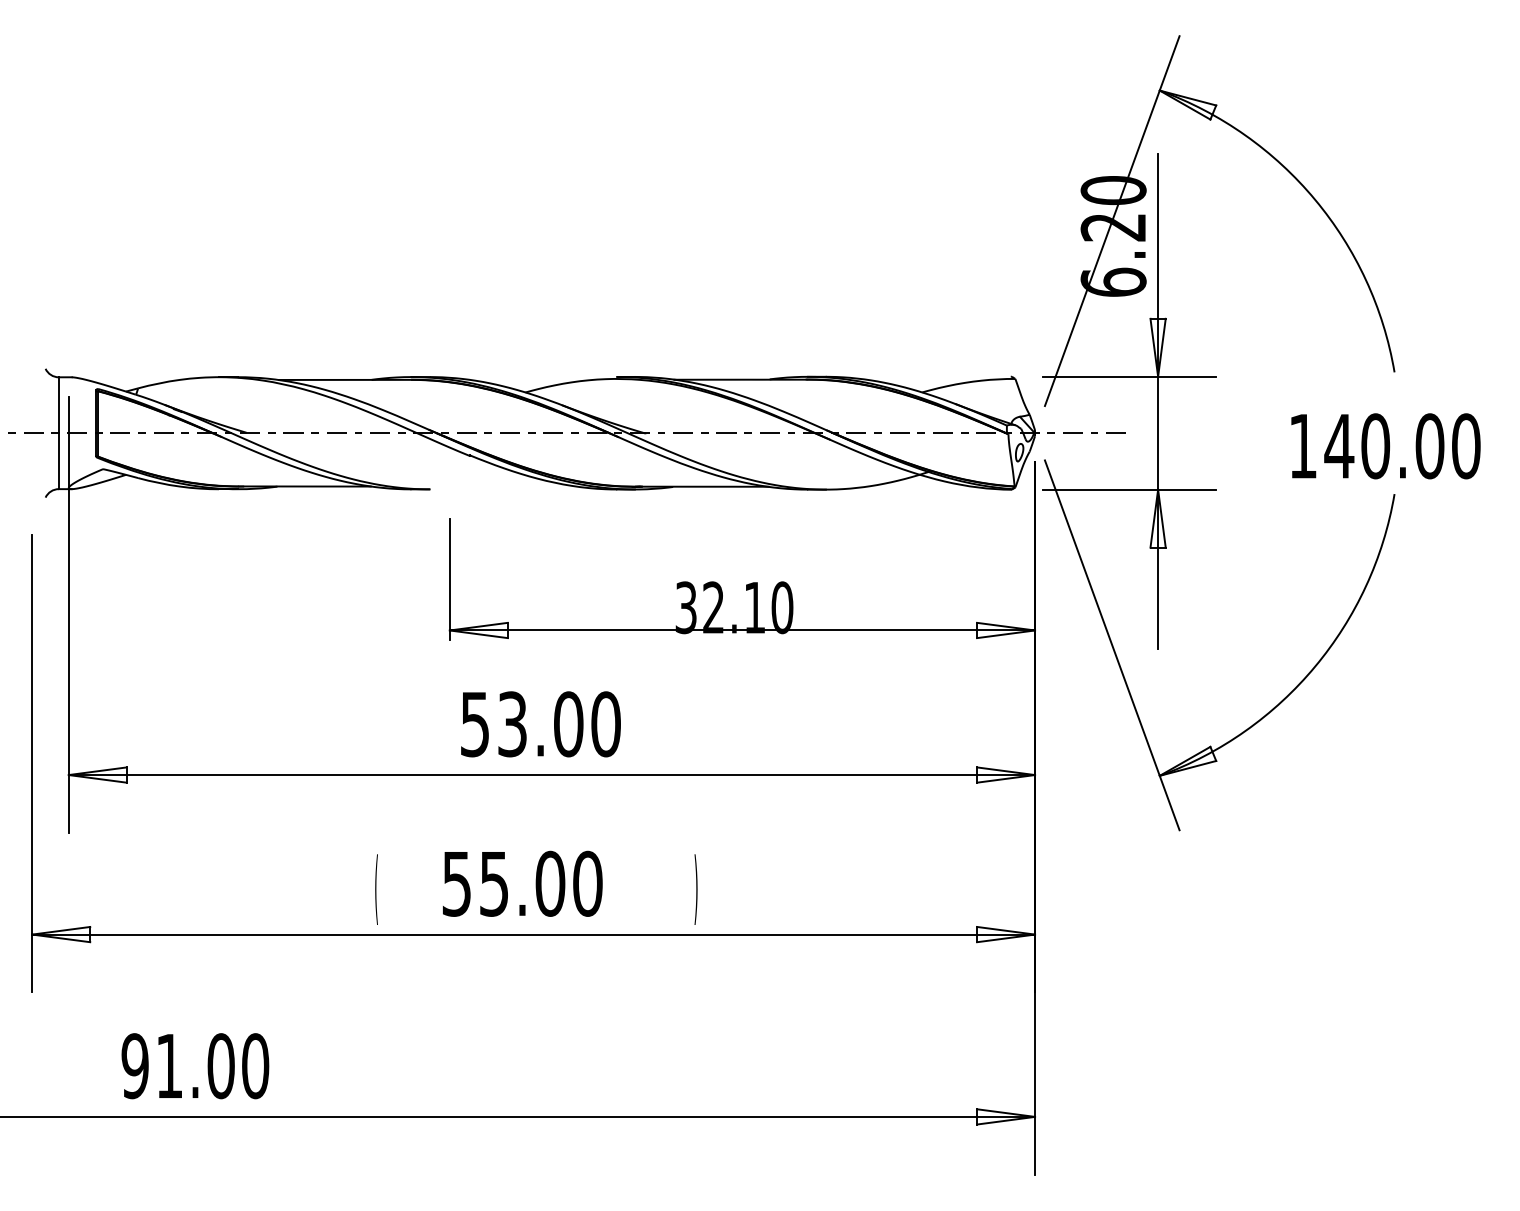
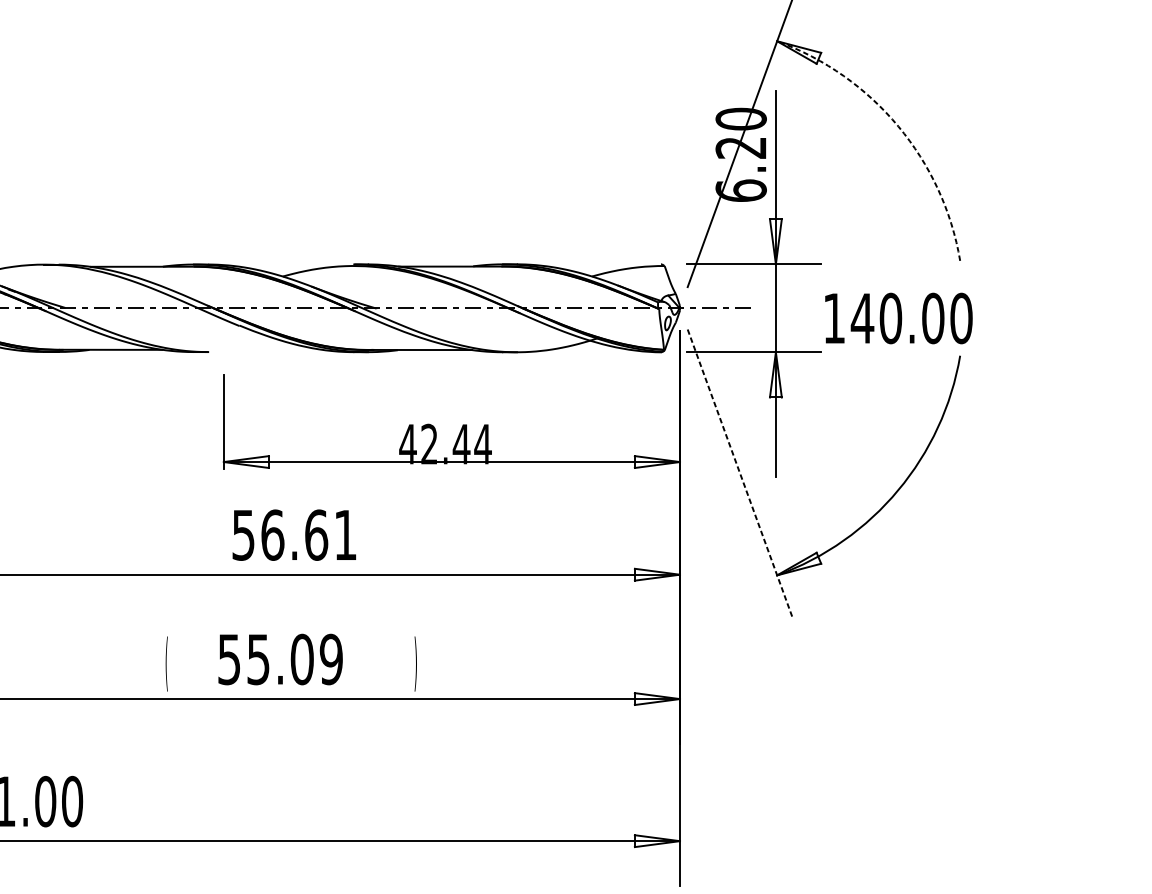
arc: (1315, 199) -> (898, 126), solid -> dashed
text: (1385, 446) -> (898, 318), moved
text: (733, 607) -> (444, 444), 32.10 -> 42.44
line: (1112, 645) -> (740, 473), solid -> dashed
text: (559, 724) -> (309, 535), 53.00 -> 56.61
text: (587, 883) -> (331, 659), 55.00 -> 55.09

